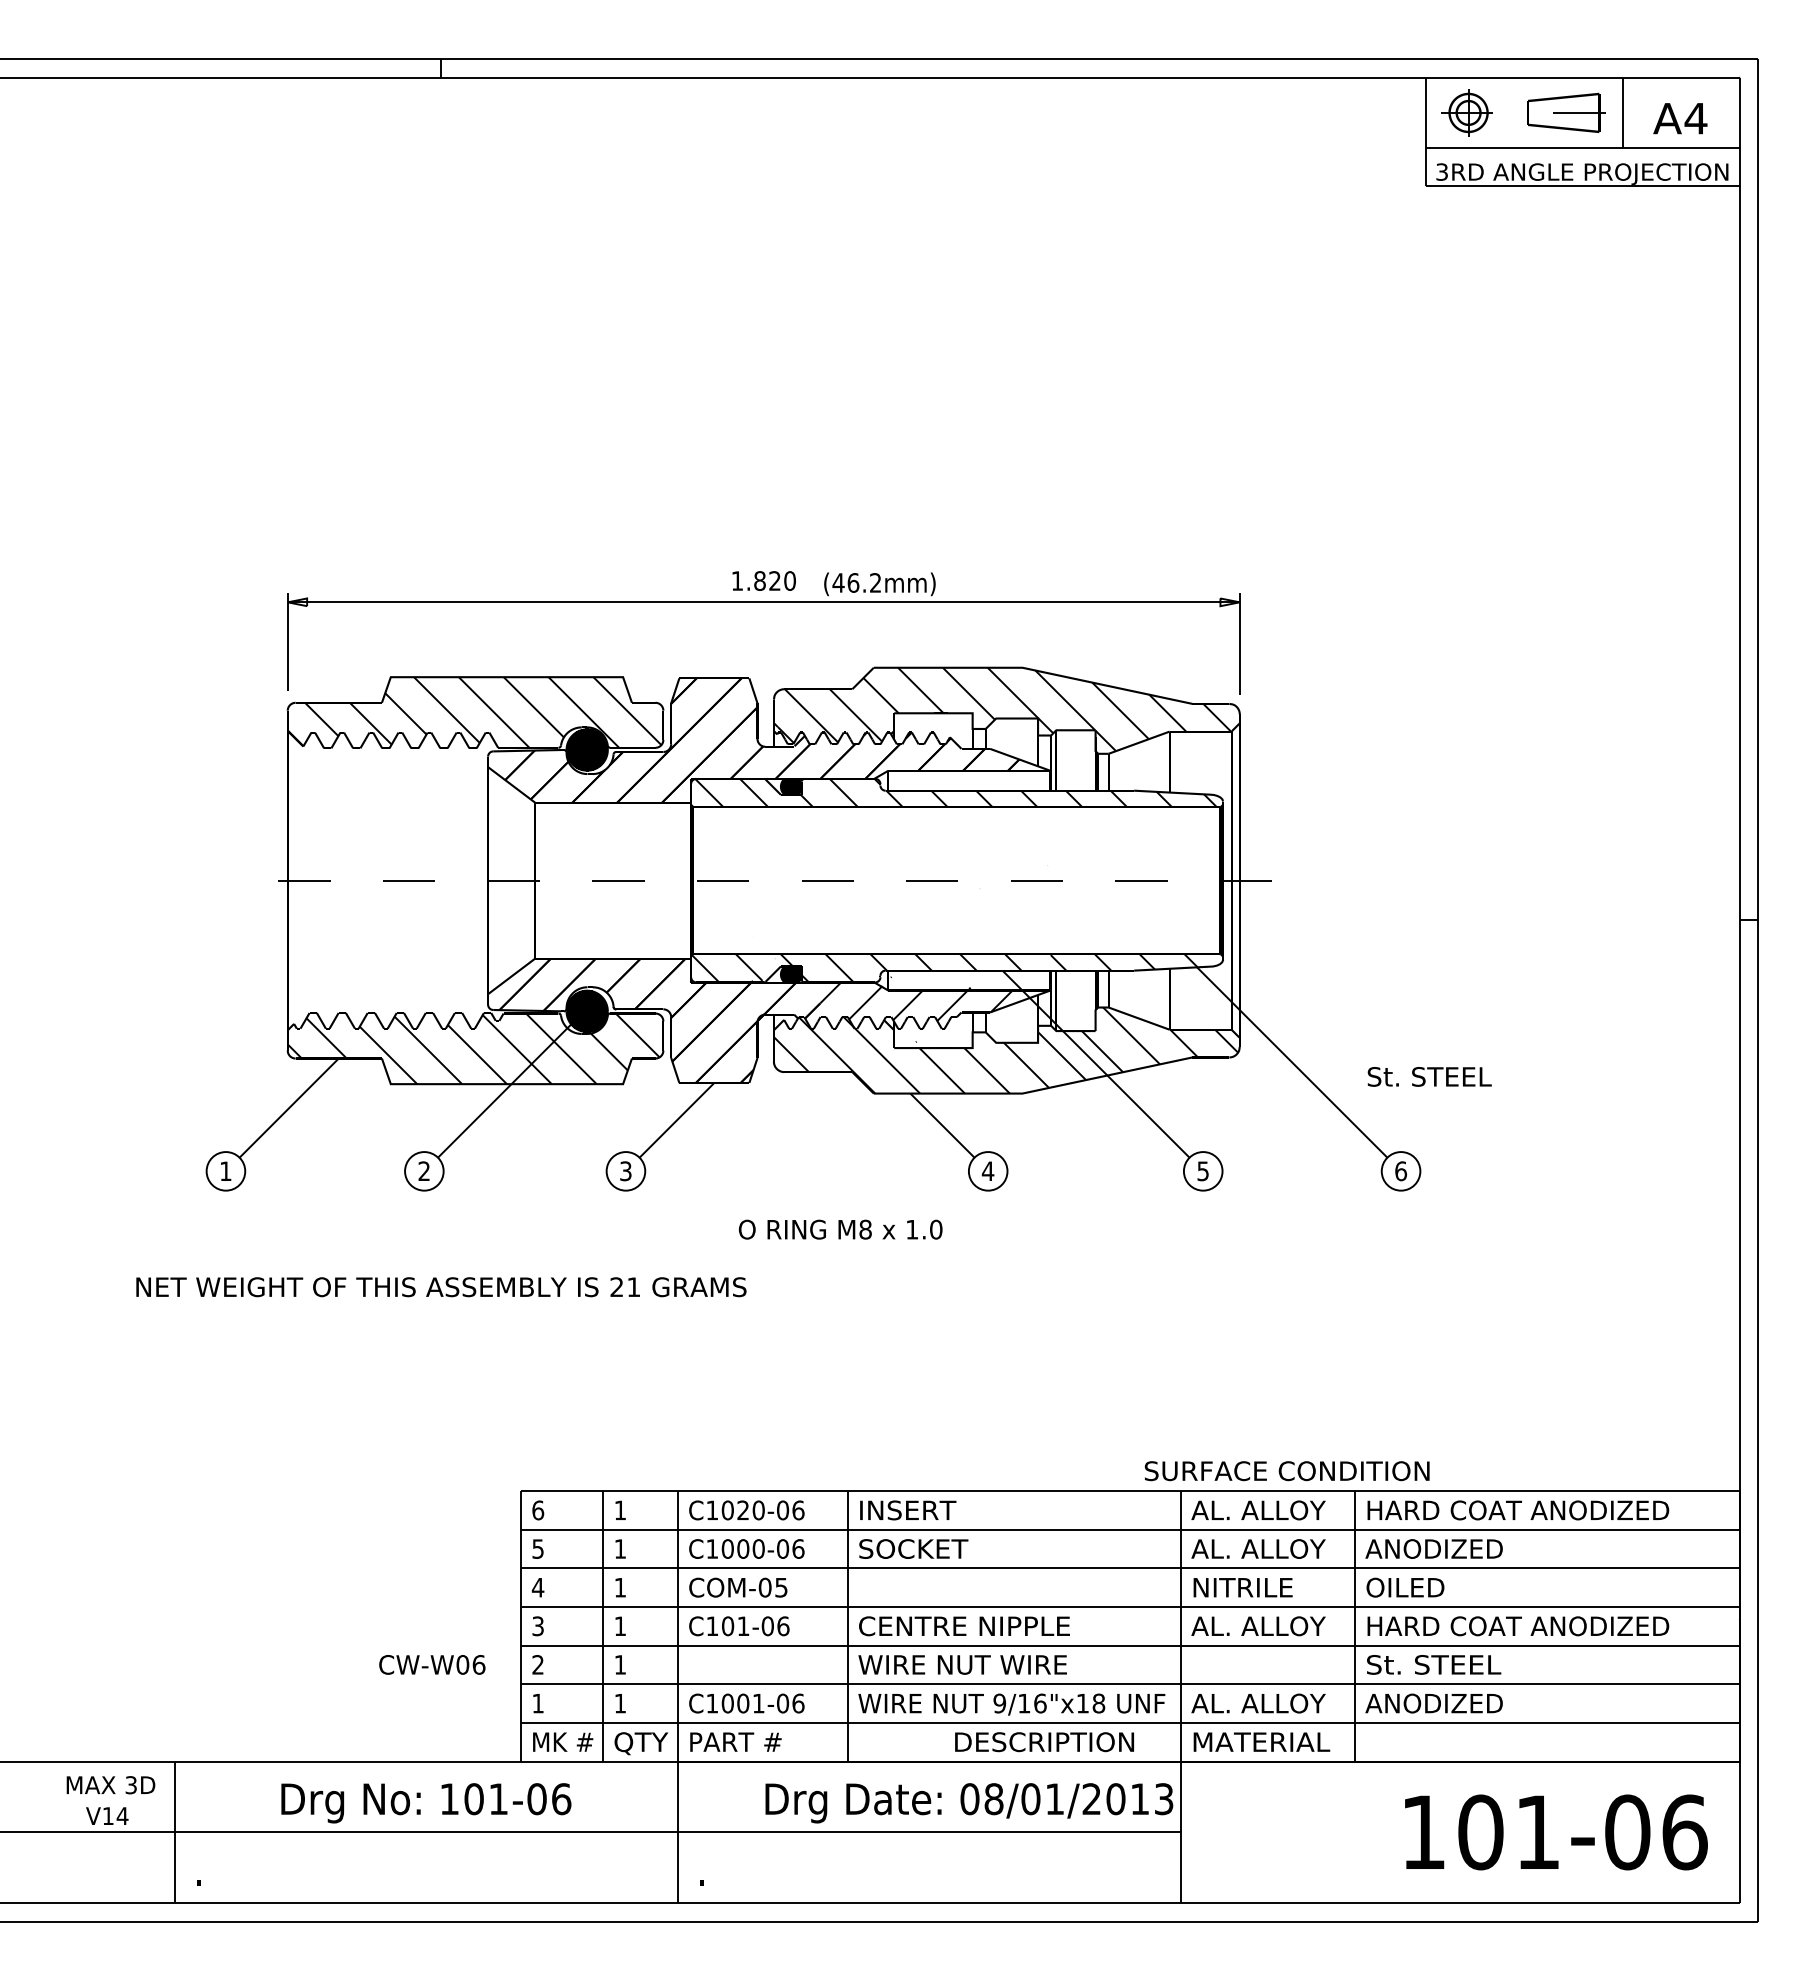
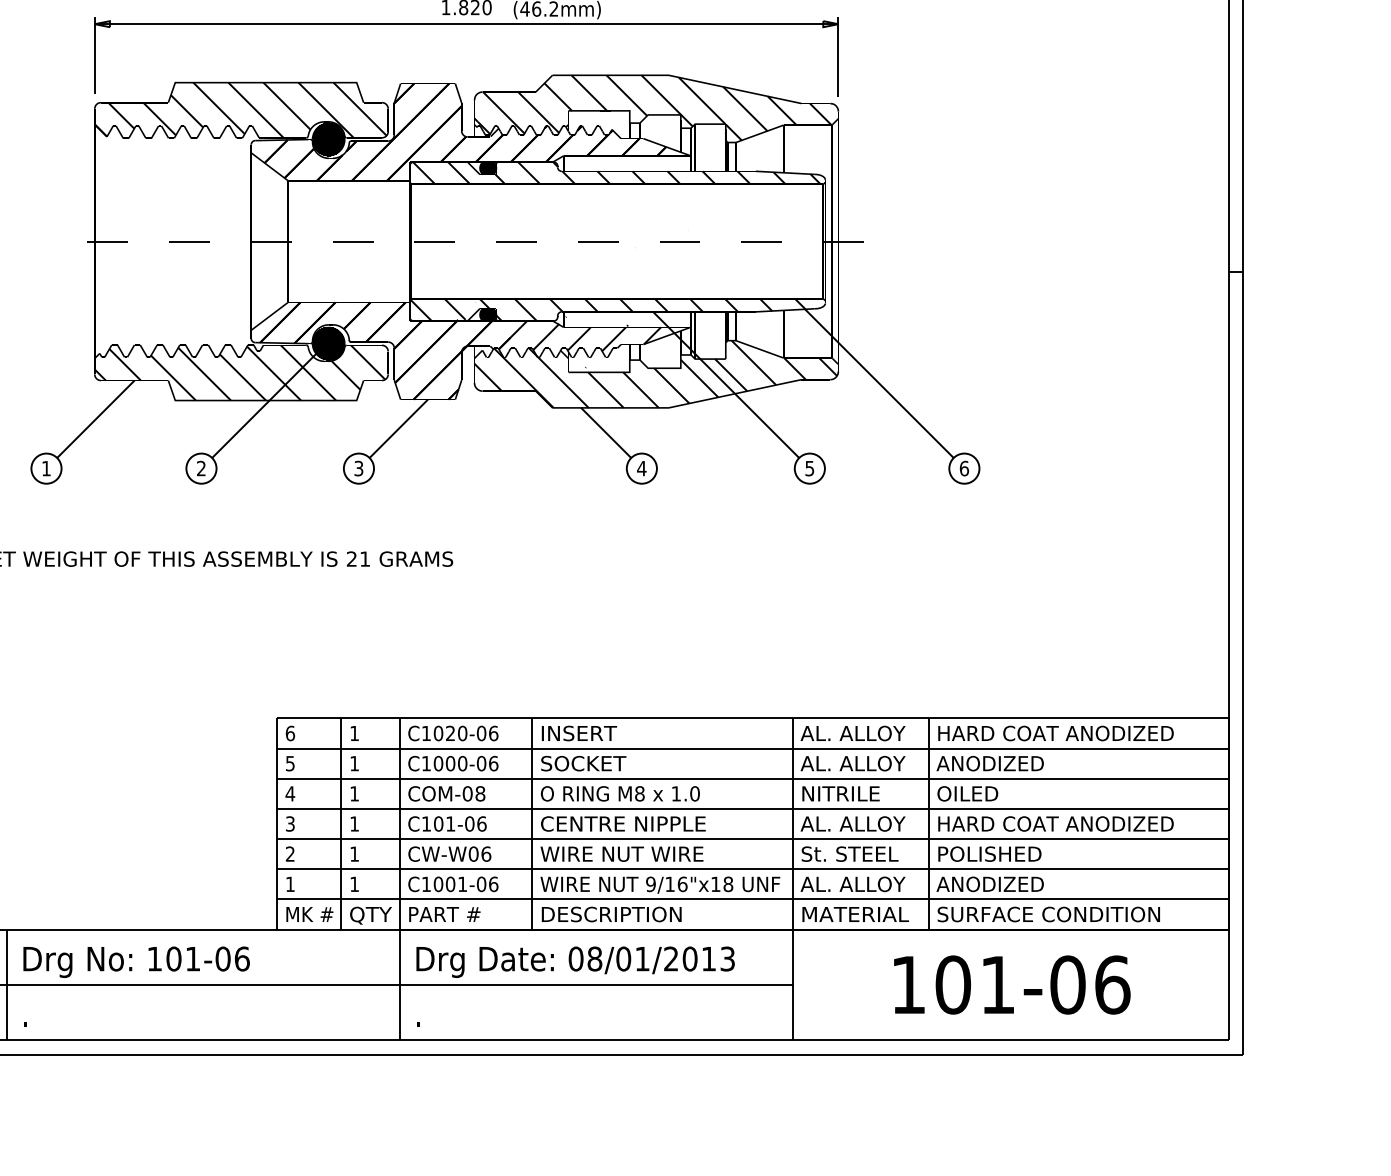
text: (1429, 1076) -> (849, 853), moved
text: (840, 1229) -> (620, 793), moved
text: (1286, 1471) -> (1048, 914), moved
text: (781, 1587) -> (480, 793), COM-05 -> COM-08
text: (432, 1664) -> (449, 853), moved
text: (1434, 1664) -> (990, 853), St. STEEL -> POLISHED
text: (1044, 1742) -> (611, 914), moved
text: (426, 1803) -> (136, 962), moved
text: (969, 1803) -> (575, 962), moved
text: (1556, 1832) -> (1012, 985), moved

